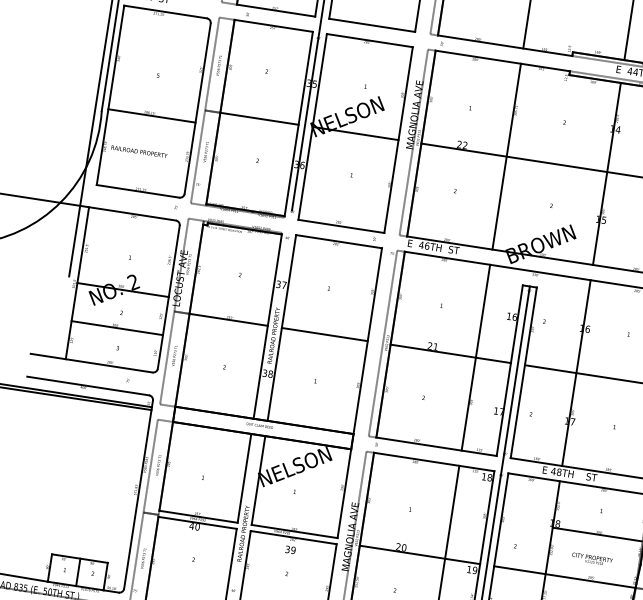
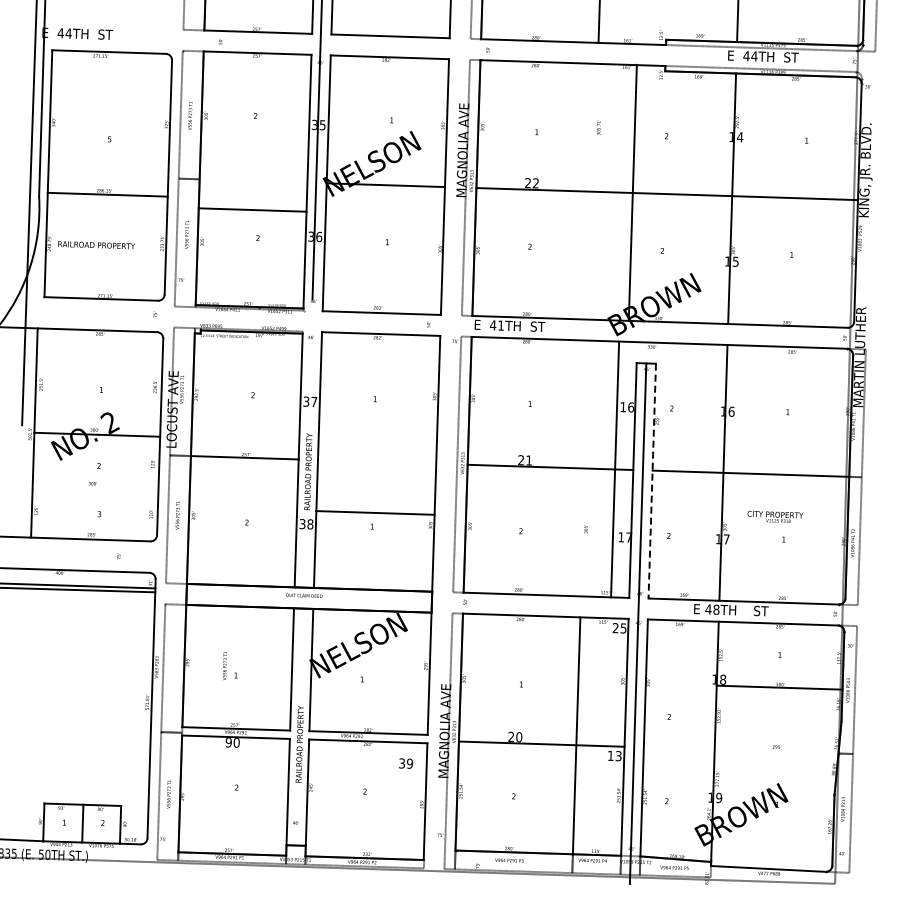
line: (259, 118) -> (252, 209), moved
line: (506, 156) -> (632, 192), moved
text: (427, 246) -> (501, 325), 46TH -> 41TH
line: (117, 328) -> (95, 487), removed
line: (325, 334) -> (375, 512), moved
line: (476, 357) -> (615, 469), moved
line: (523, 373) -> (652, 481), solid -> dashed
text: (158, 465) -> (224, 666), moved
text: (486, 477) -> (619, 628), 18 -> 25
text: (191, 526) -> (228, 742), 40 -> 90
text: (290, 549) -> (405, 763), moved
text: (592, 559) -> (775, 516), moved
text: (474, 570) -> (618, 756), 19 -> 13
line: (564, 577) -> (740, 750), removed

